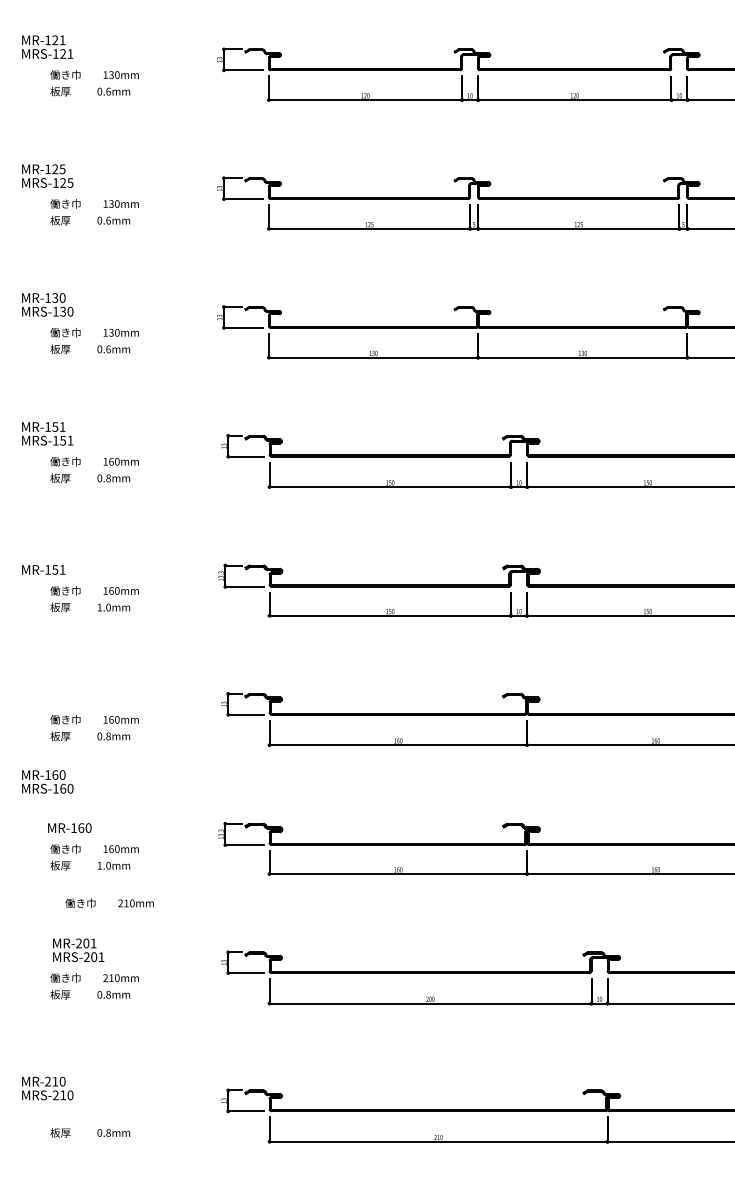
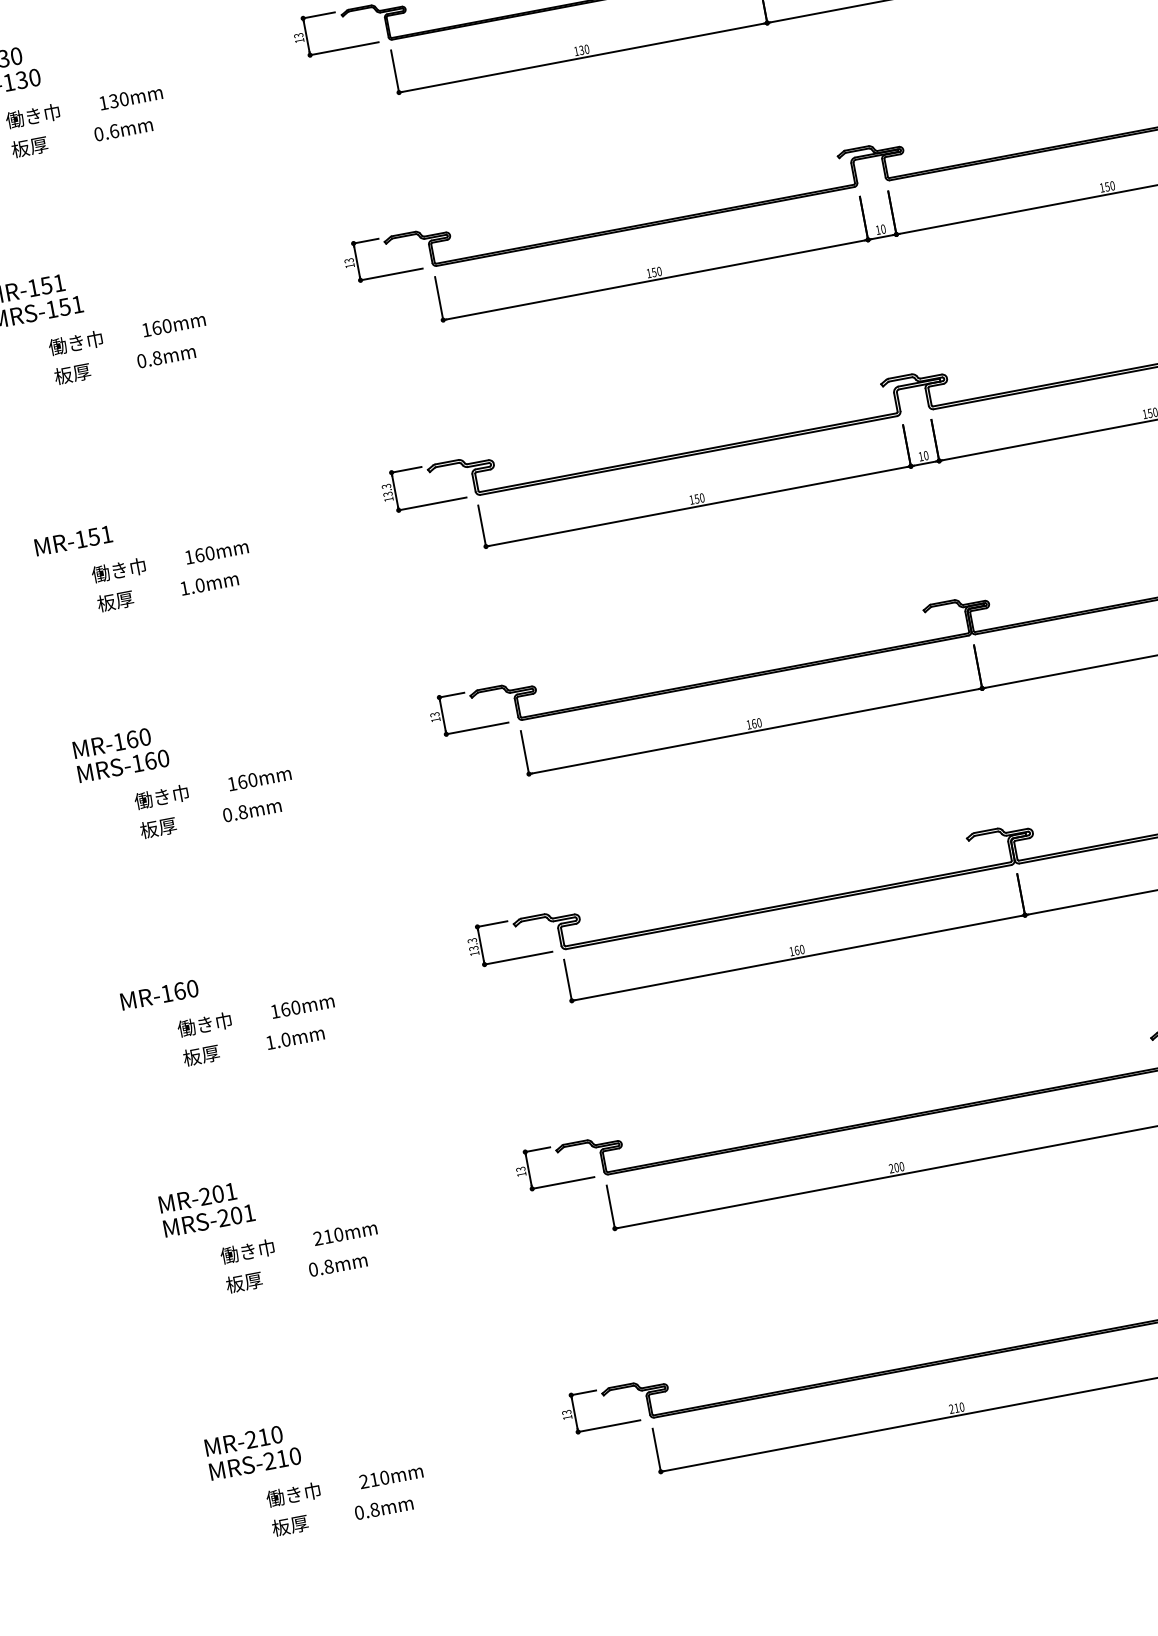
text: (47, 781) -> (120, 753), moved
text: (69, 828) -> (159, 995), moved
text: (109, 903) -> (344, 1485), moved
text: (78, 950) -> (206, 1209), moved

